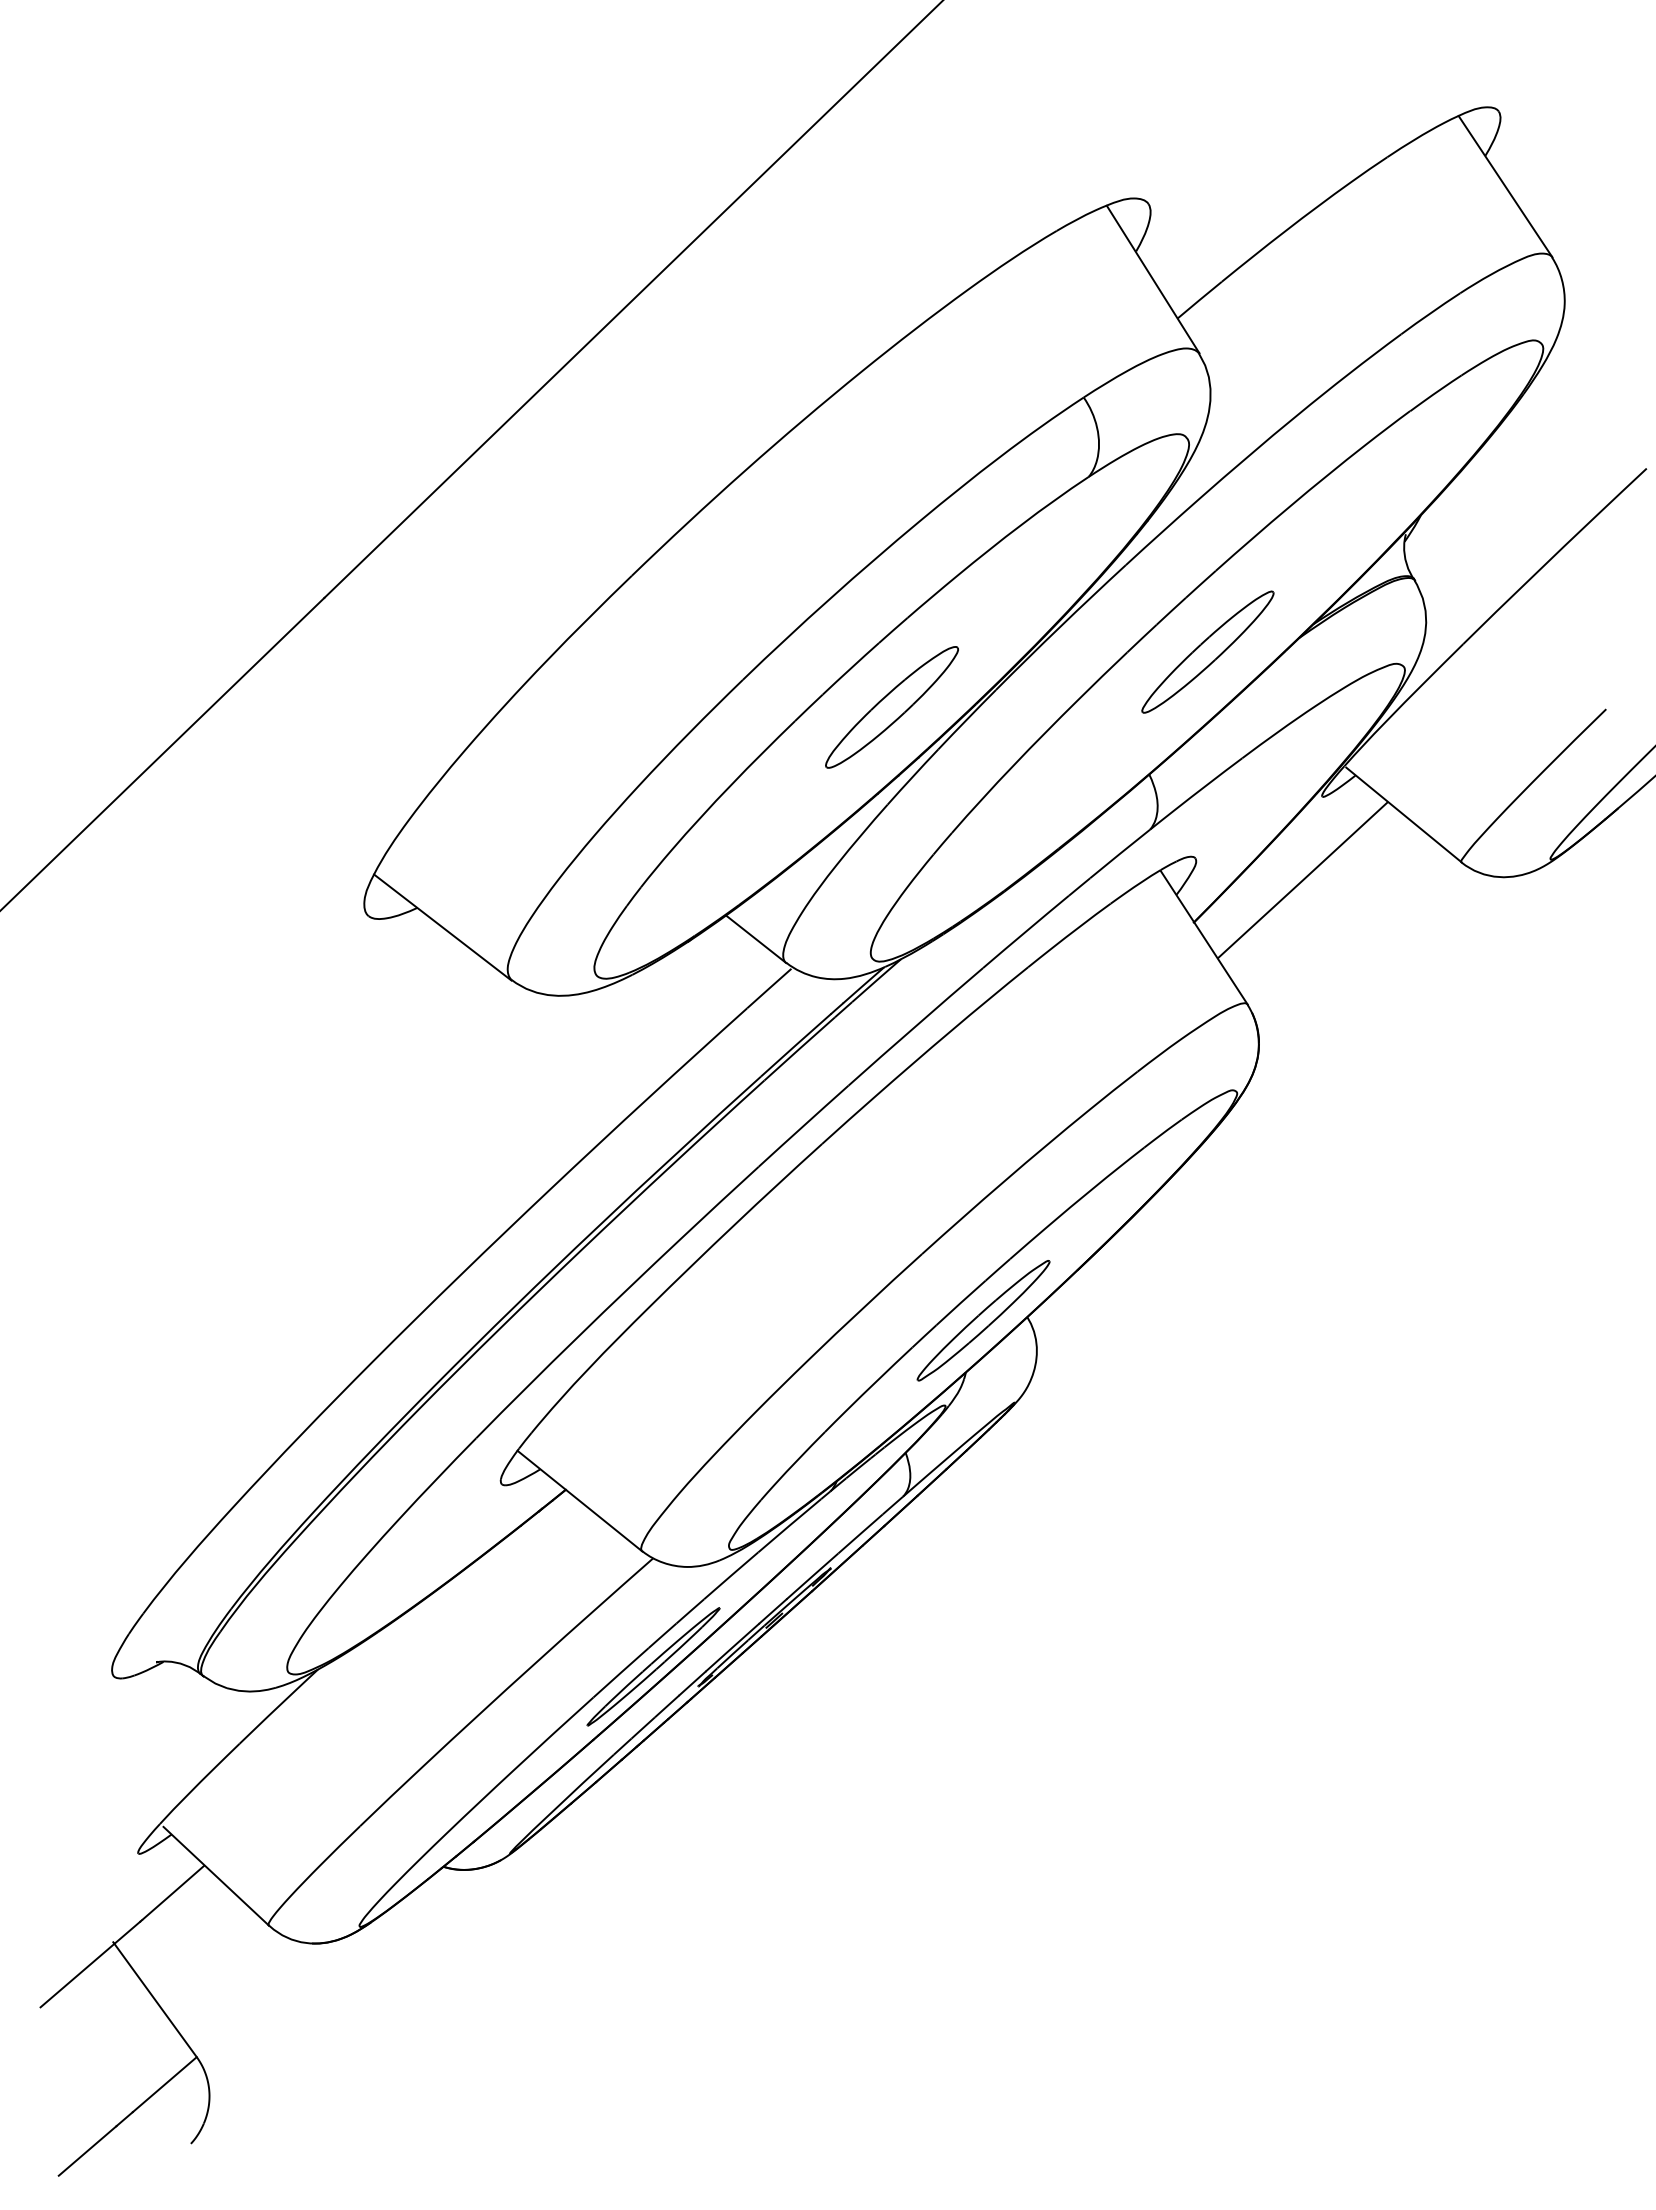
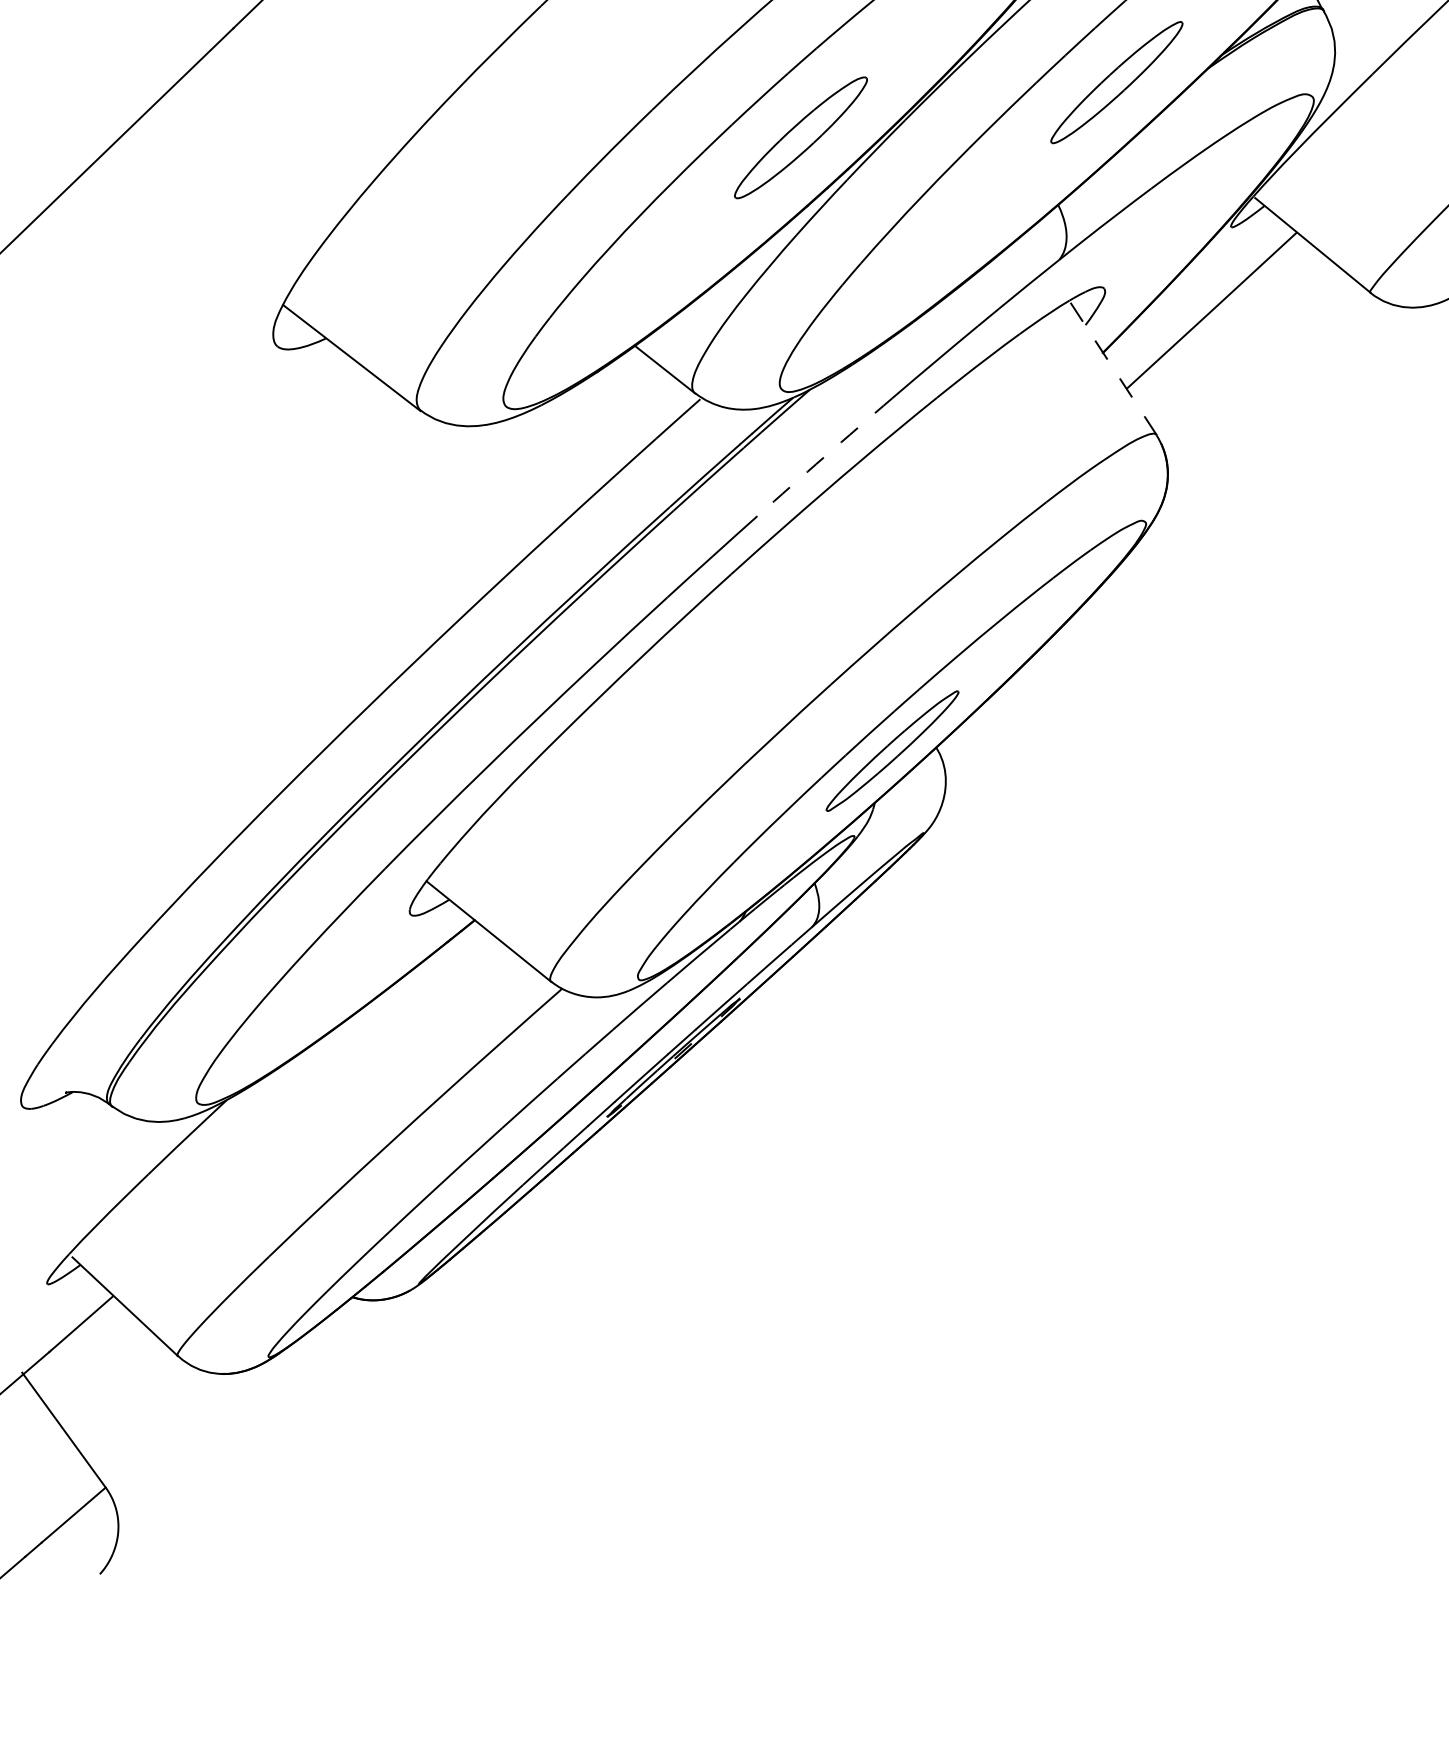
line: (1204, 937) -> (1113, 367), solid -> dashed
arc: (915, 1026) -> (824, 456), solid -> dashed
part: (653, 1666) -> (562, 1096), removed

